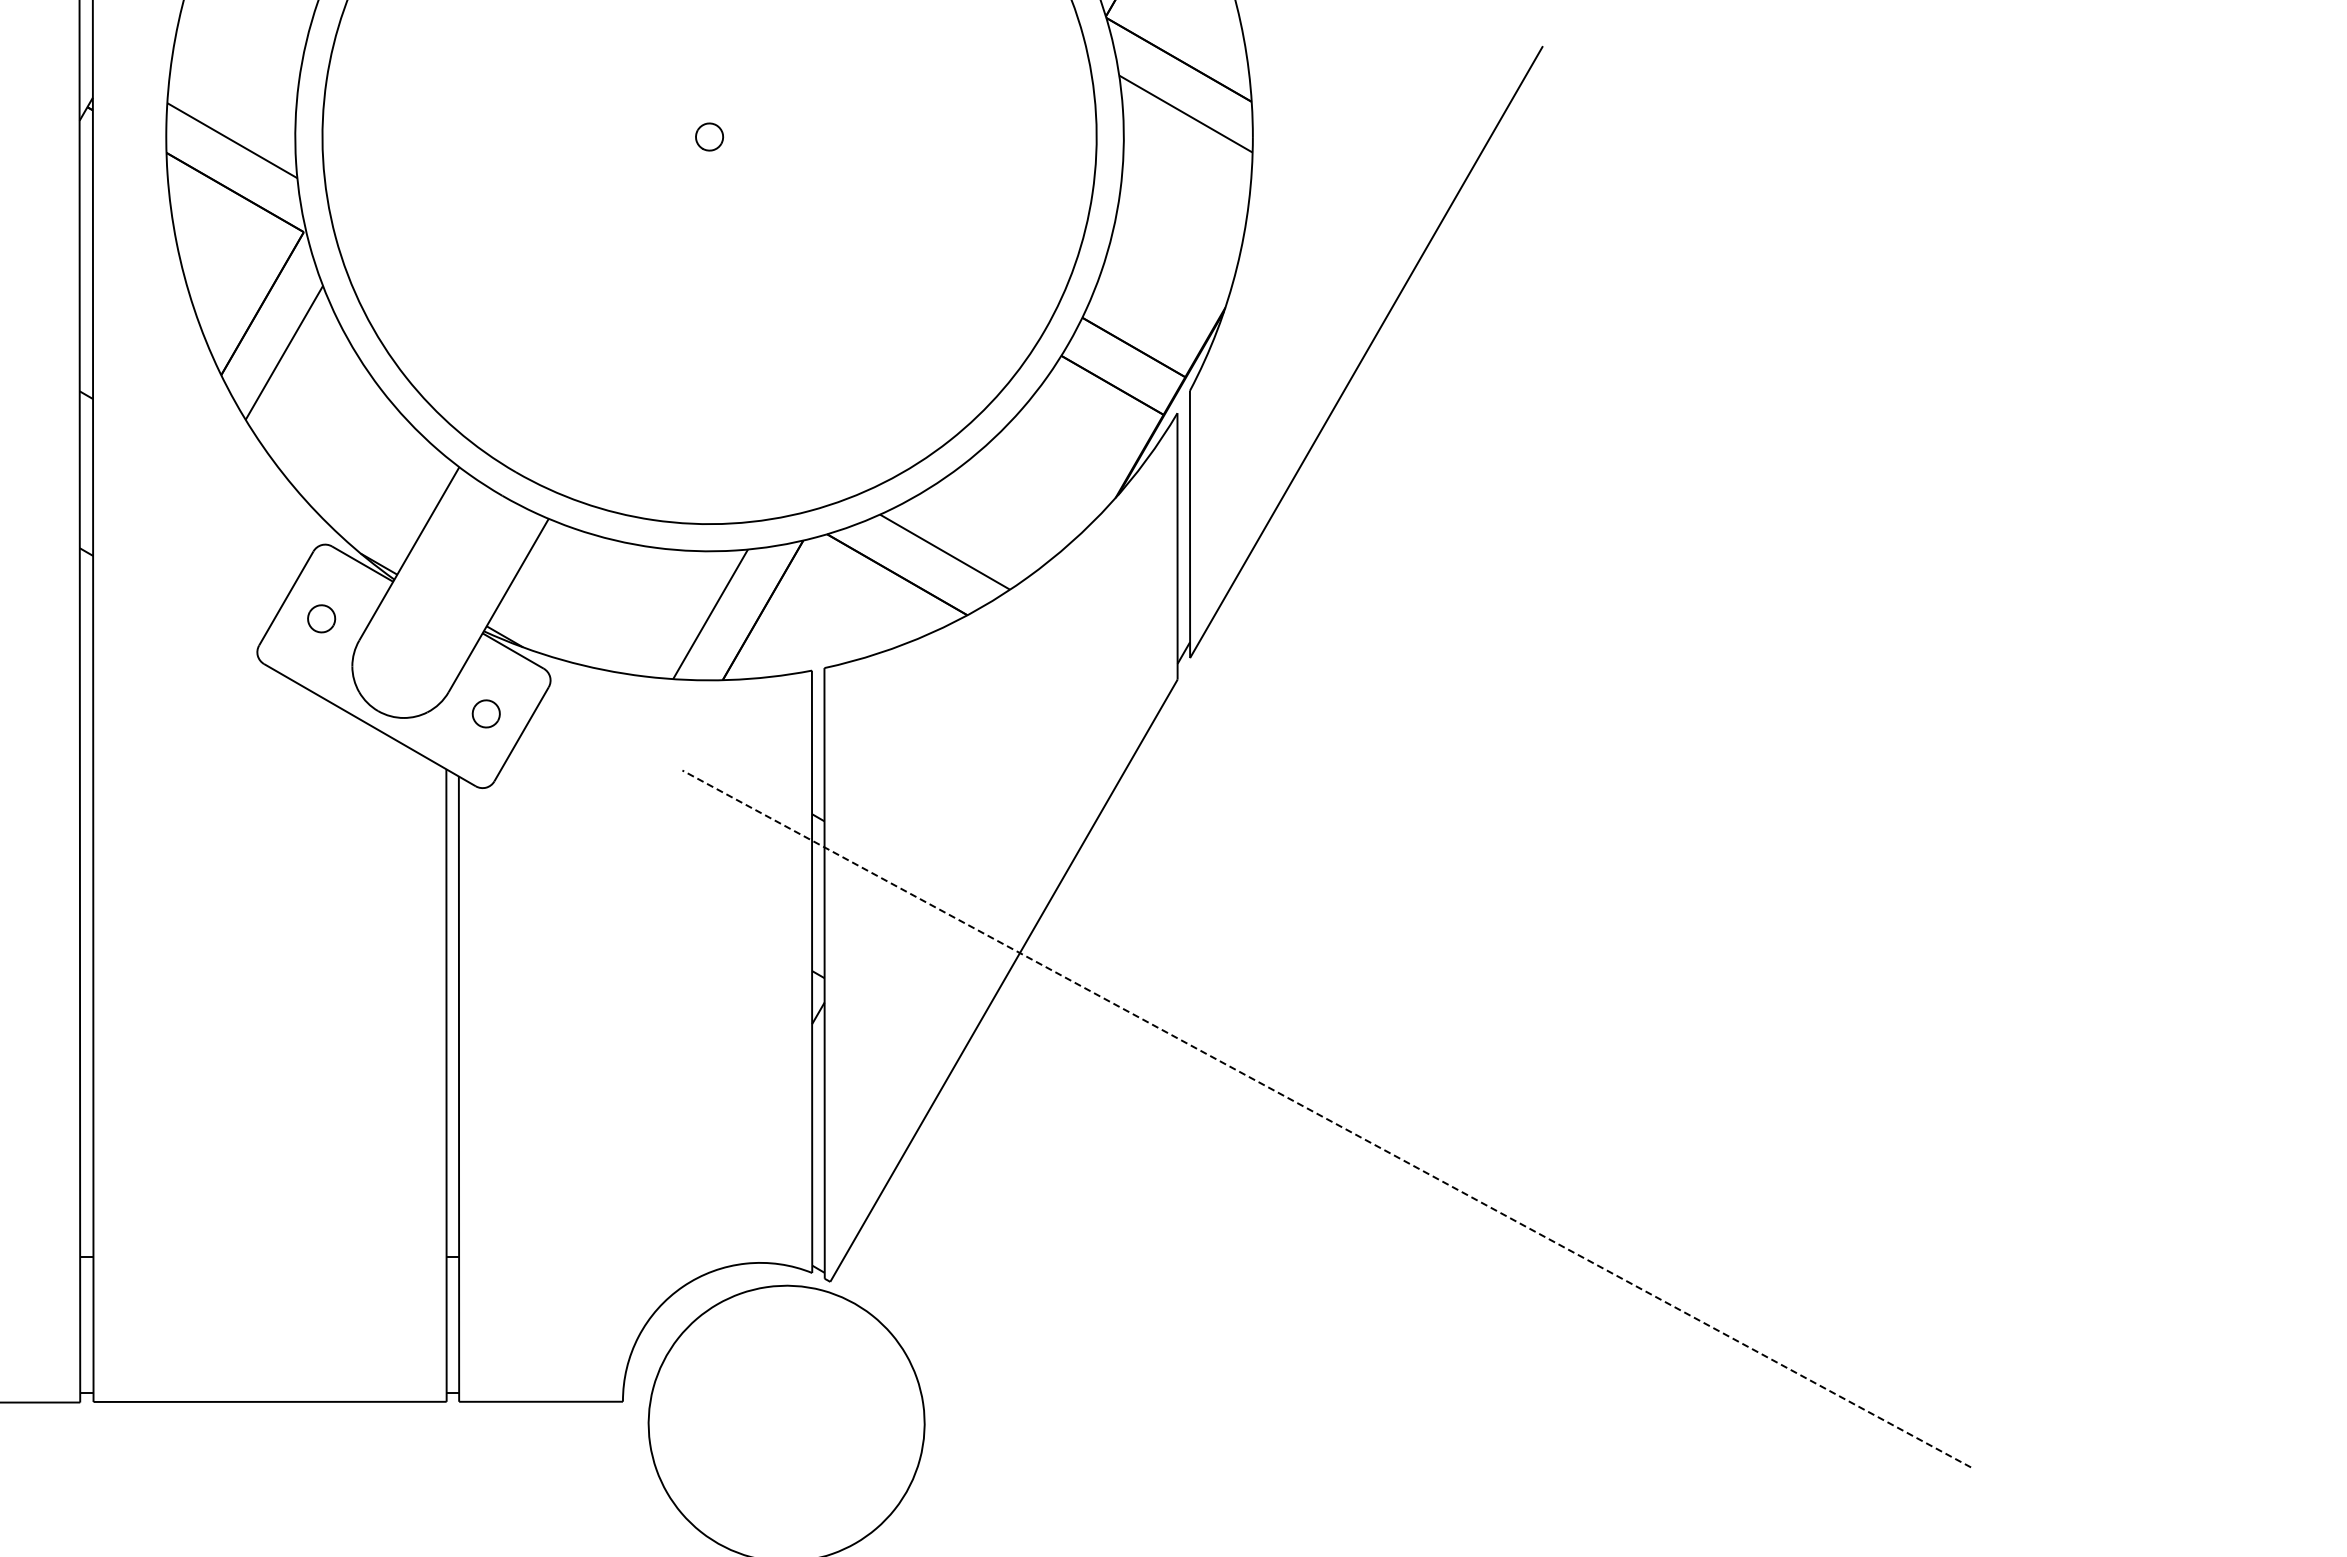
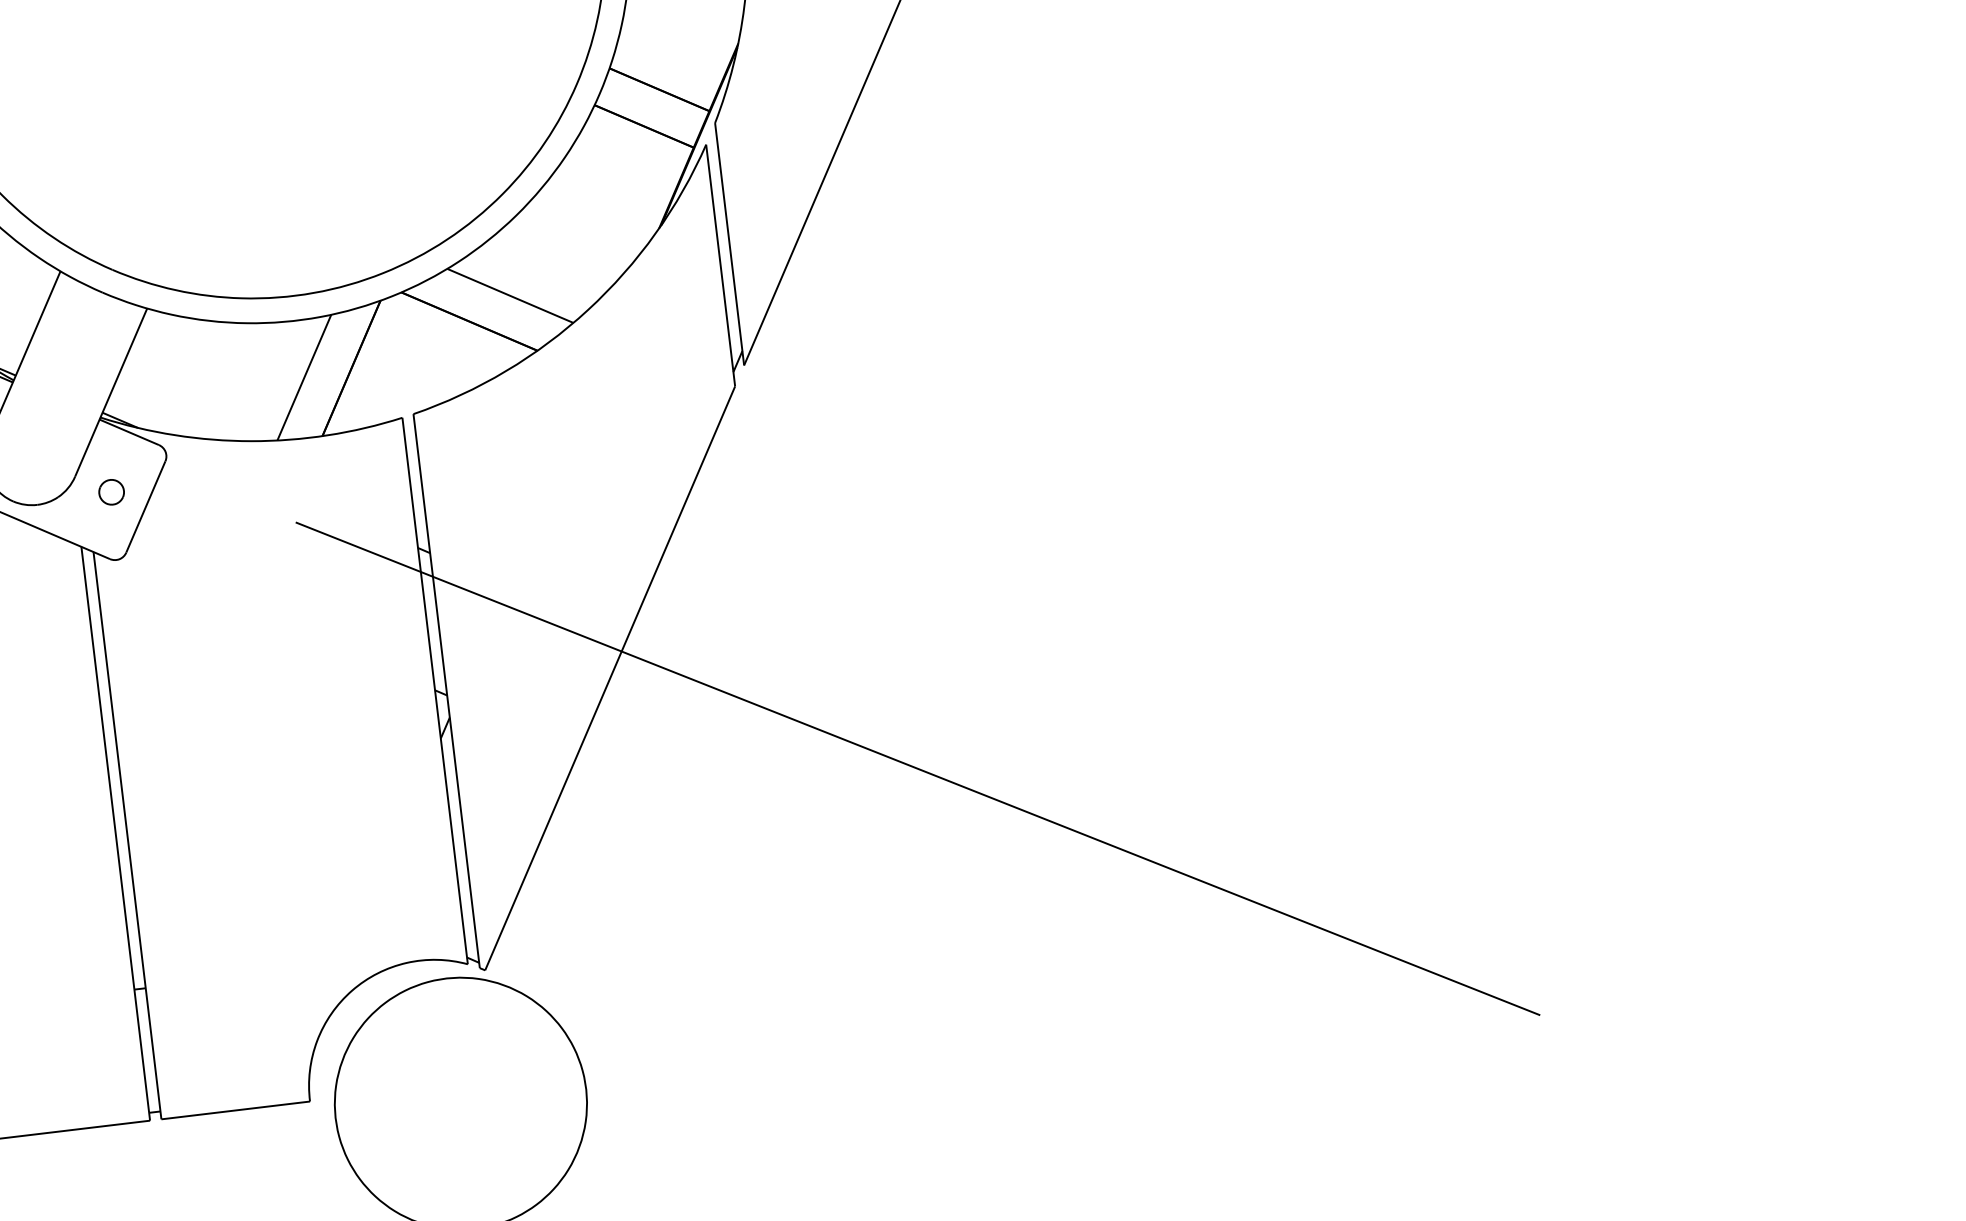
line: (1326, 1118) -> (917, 768), dashed -> solid

